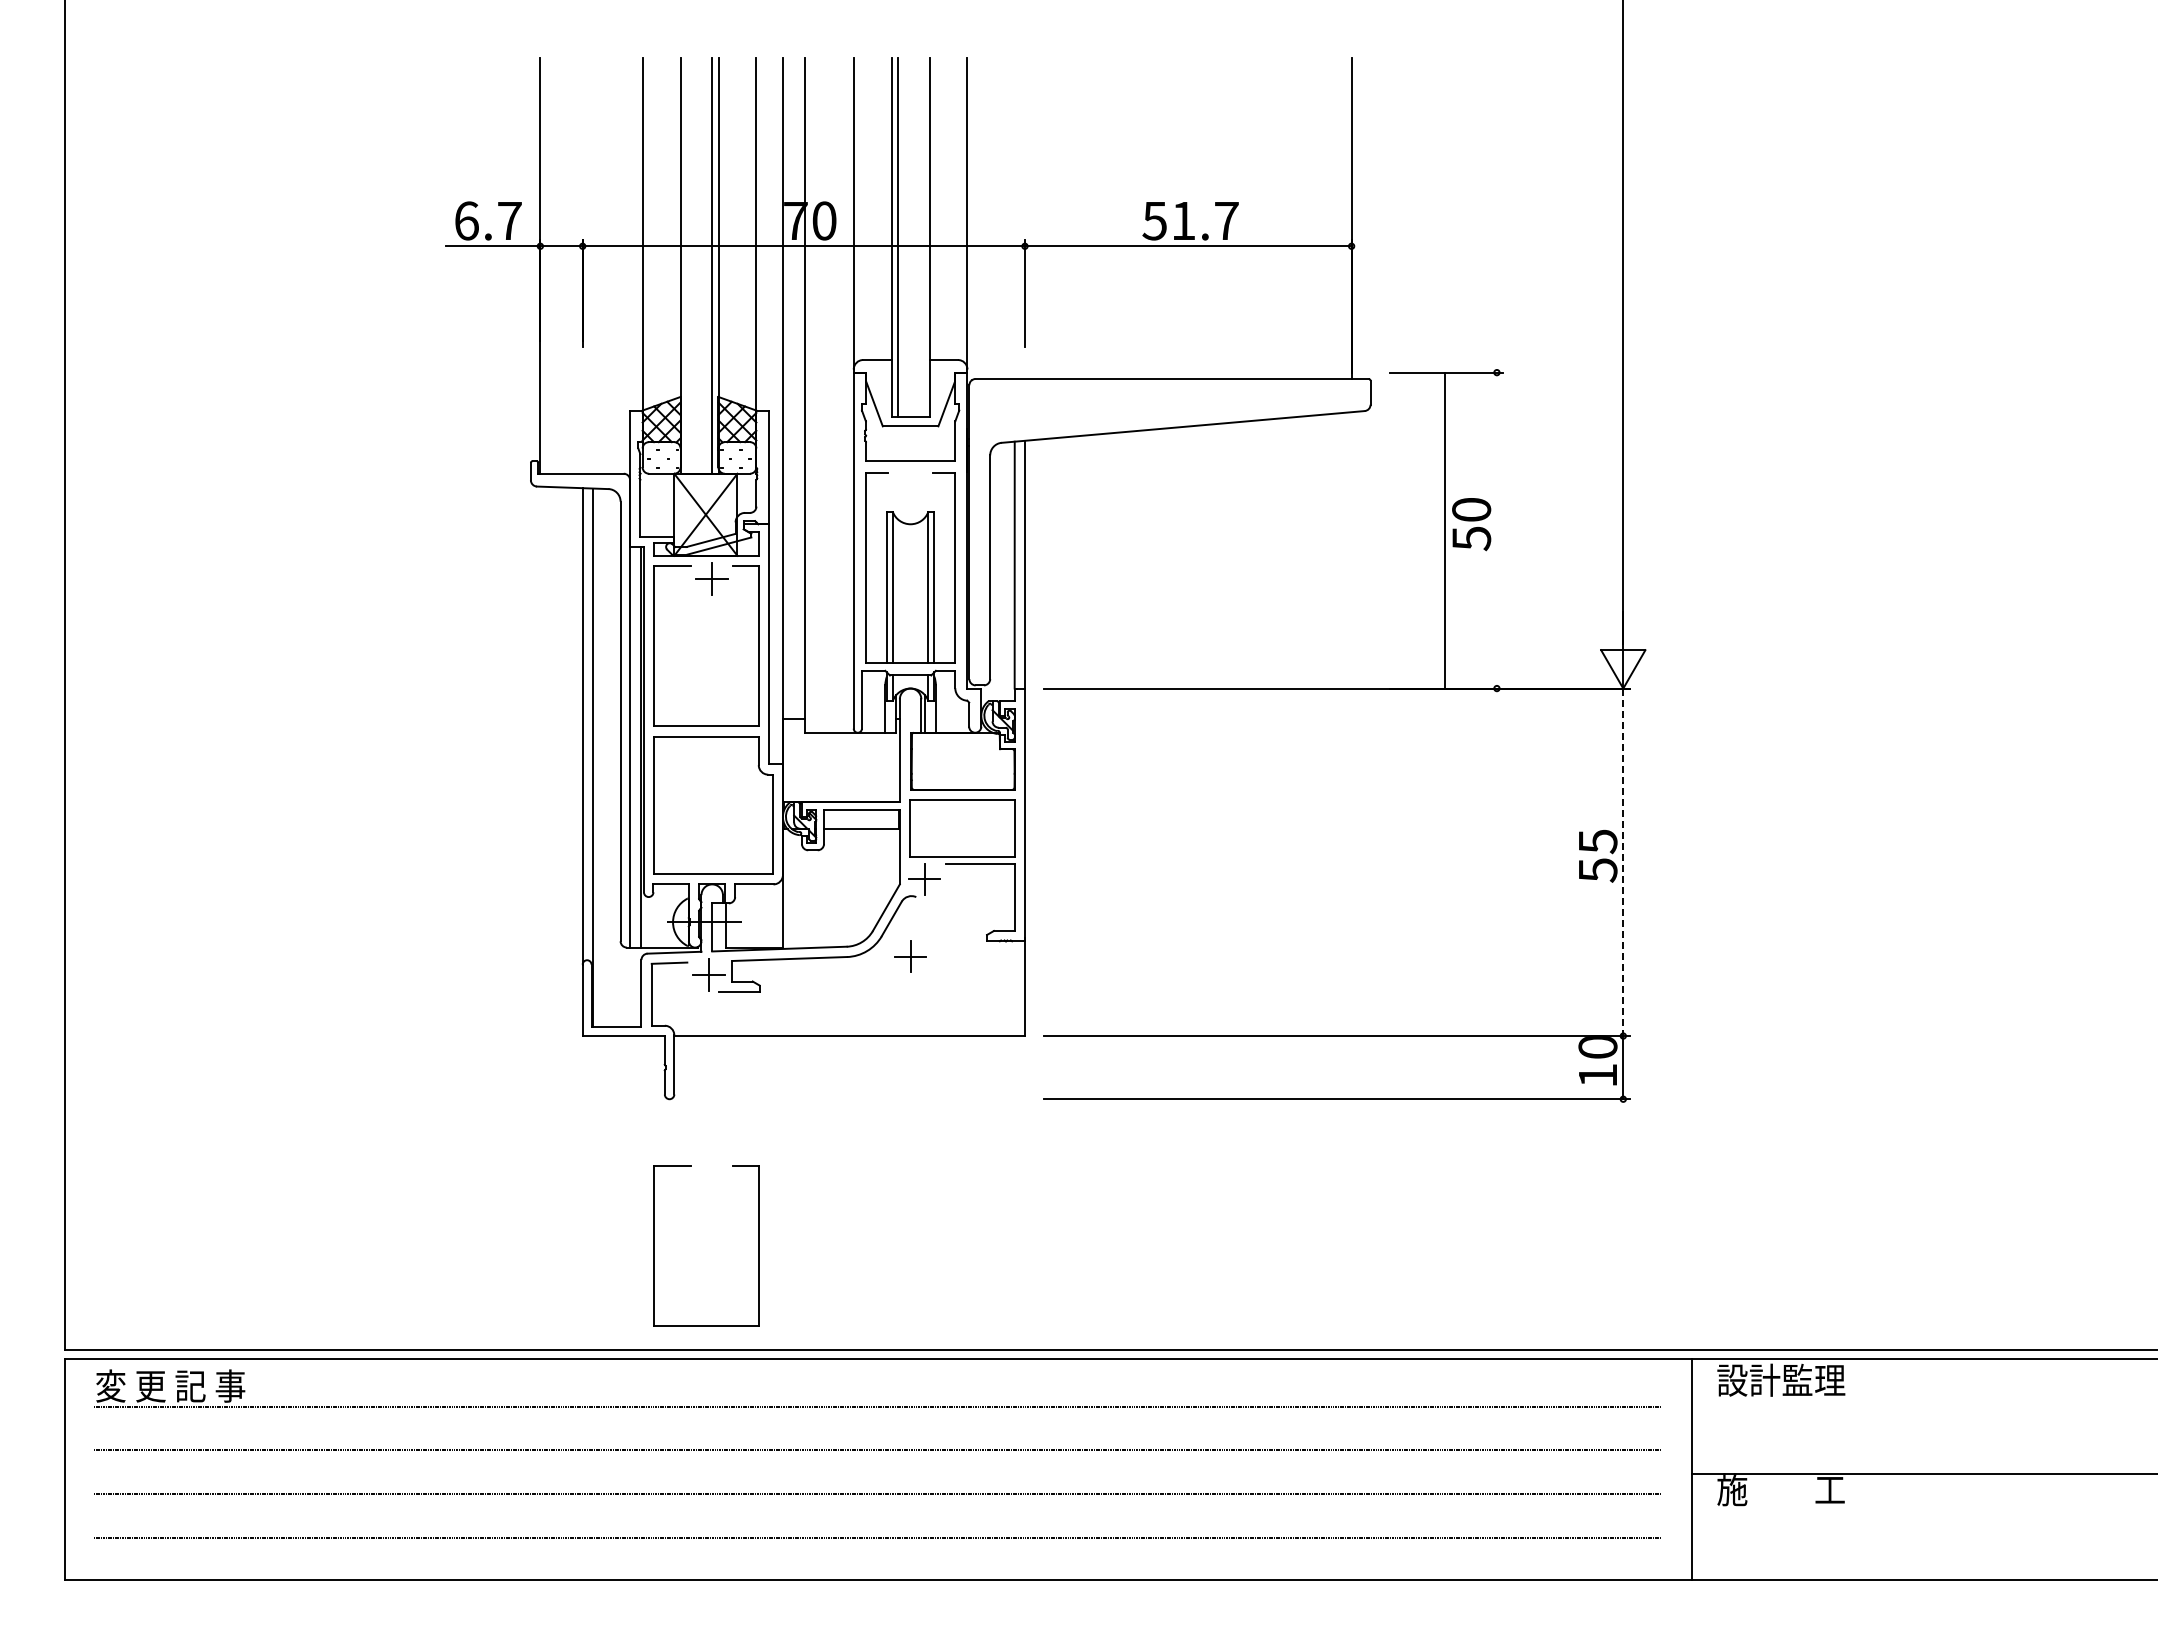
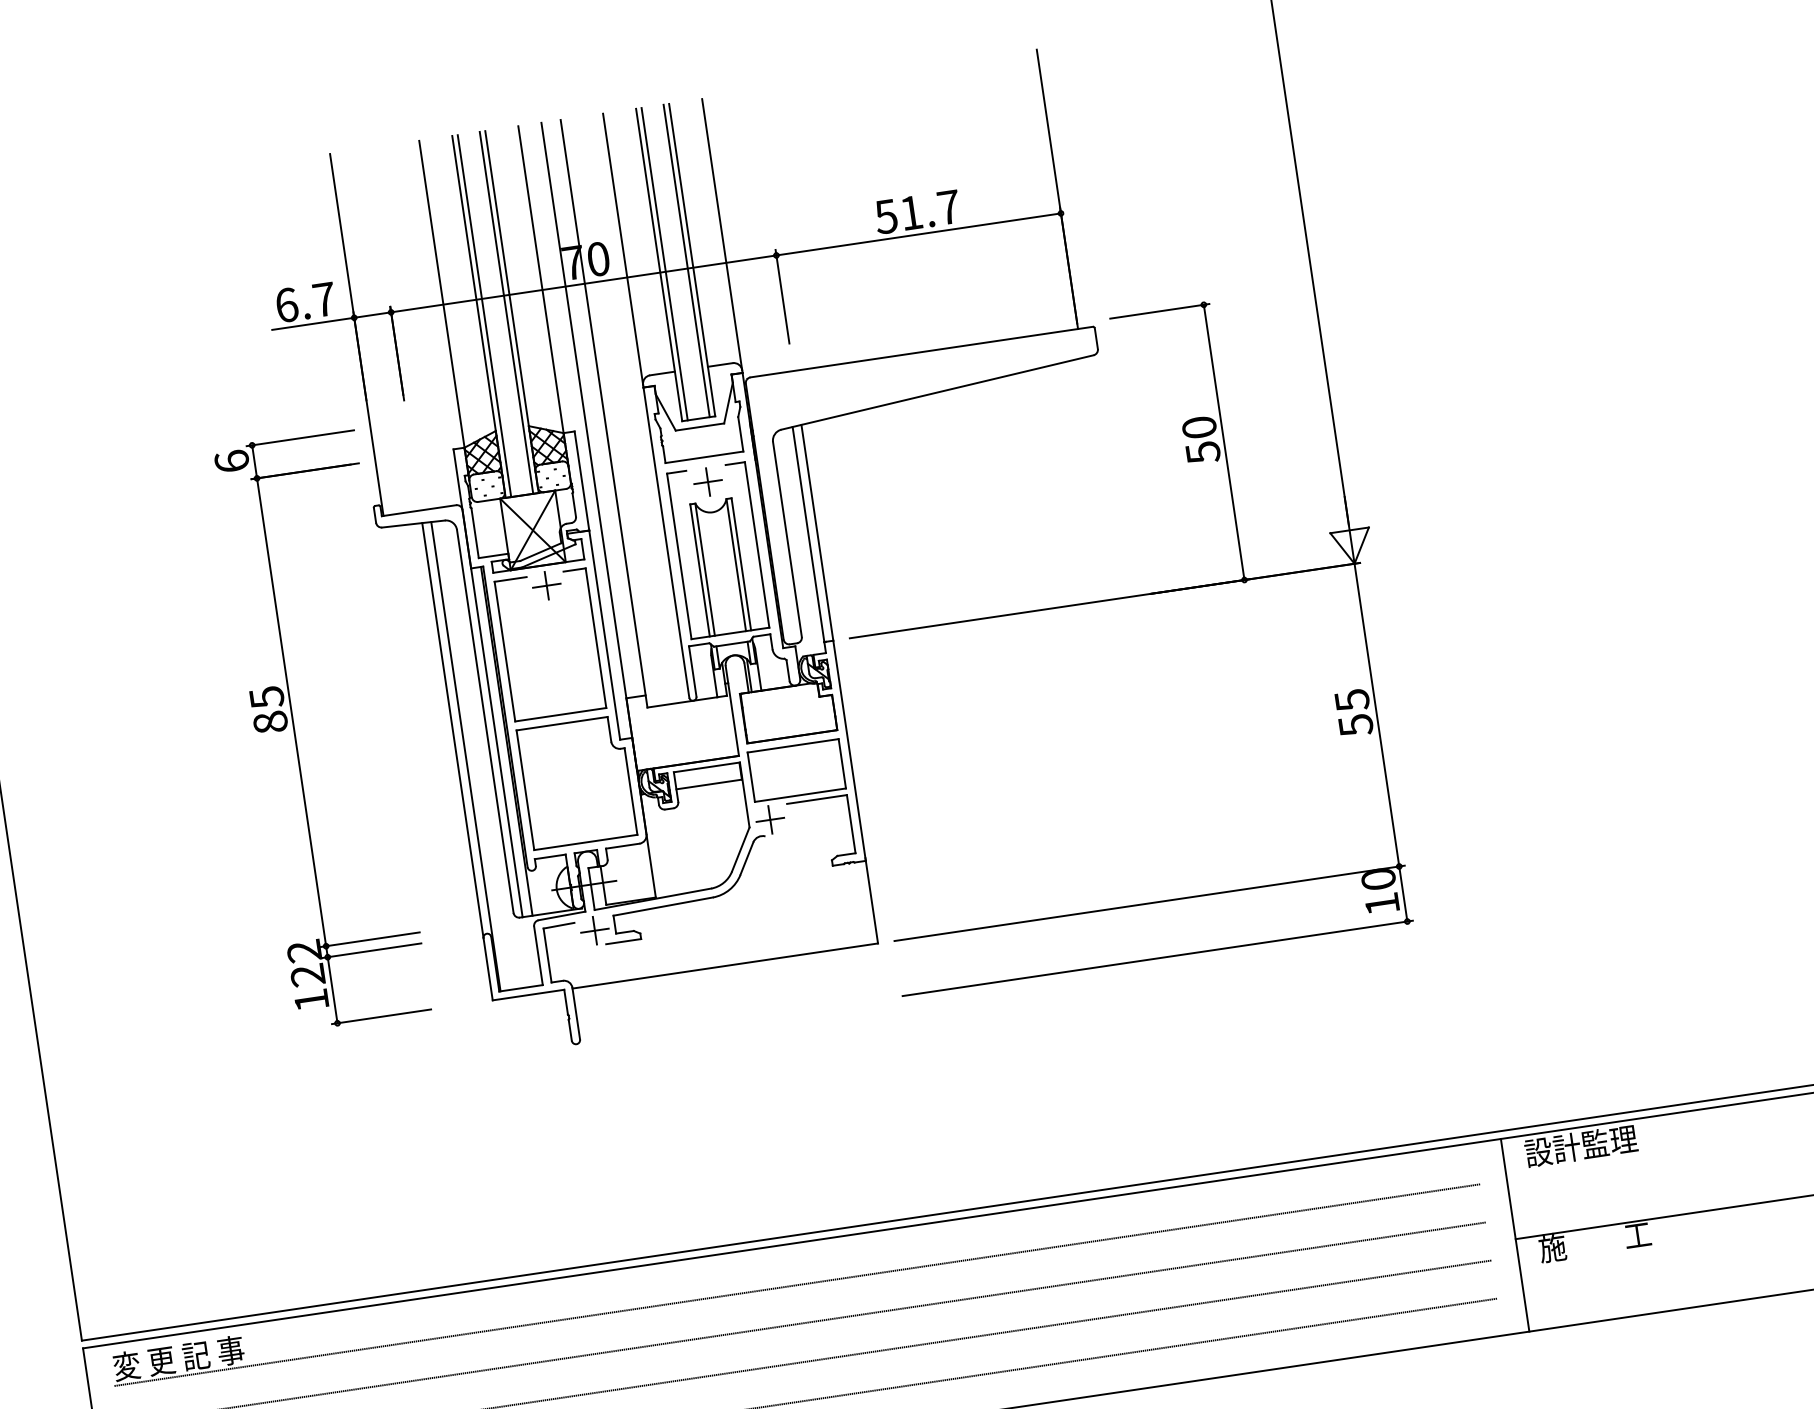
line: (923, 237) -> (686, 260), added
line: (686, 265) -> (484, 315), added
line: (1444, 530) -> (1223, 442), moved
part: (405, 704) -> (295, 734), added
line: (1623, 862) -> (1377, 715), dashed -> solid
part: (910, 956) -> (707, 482), moved
part: (654, 1245) -> (582, 1173), removed

